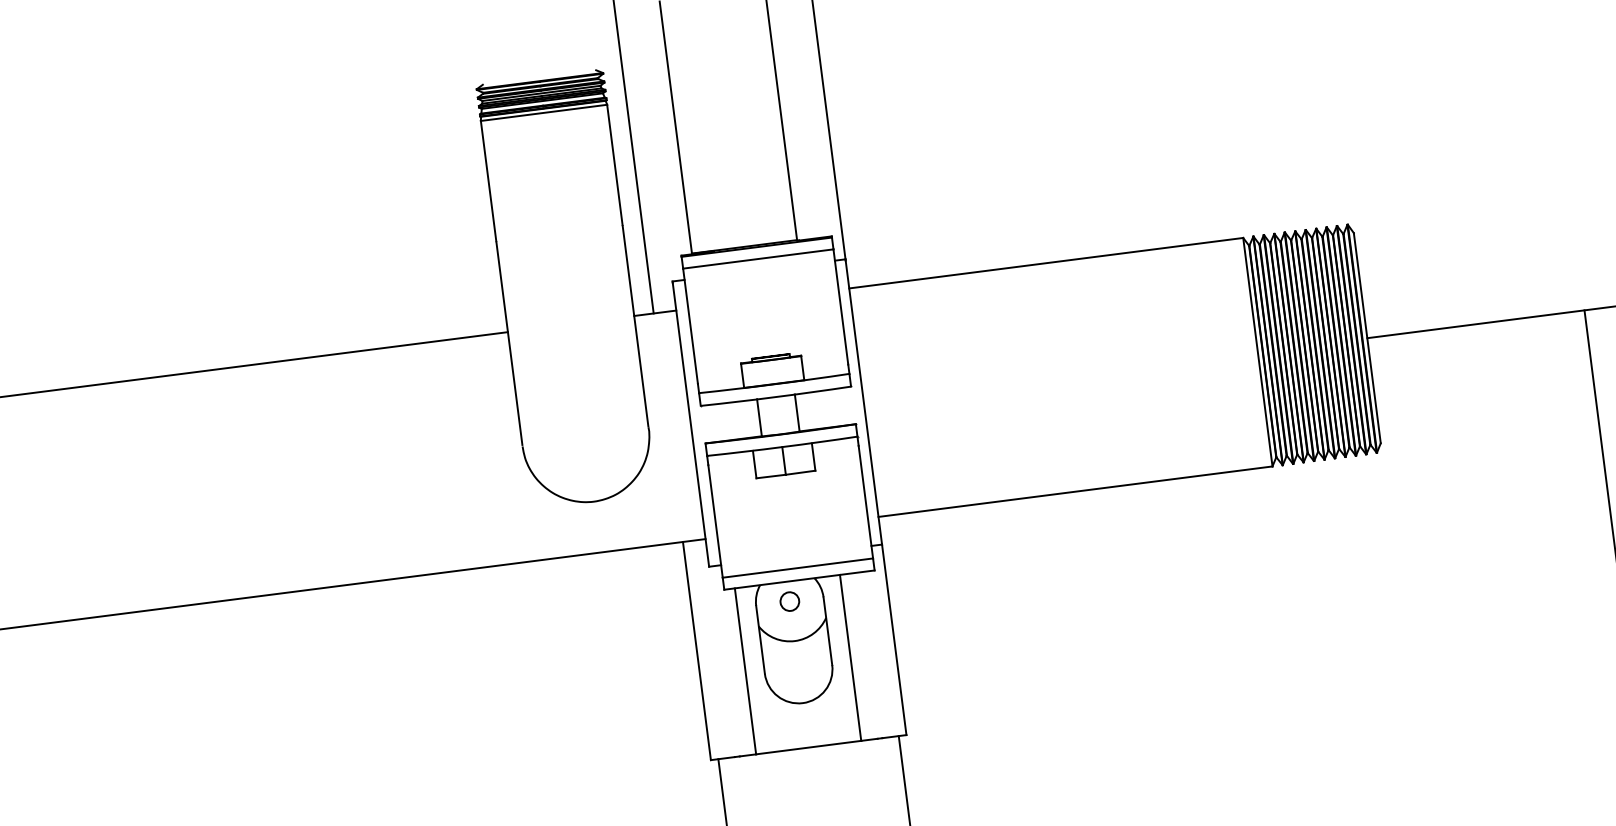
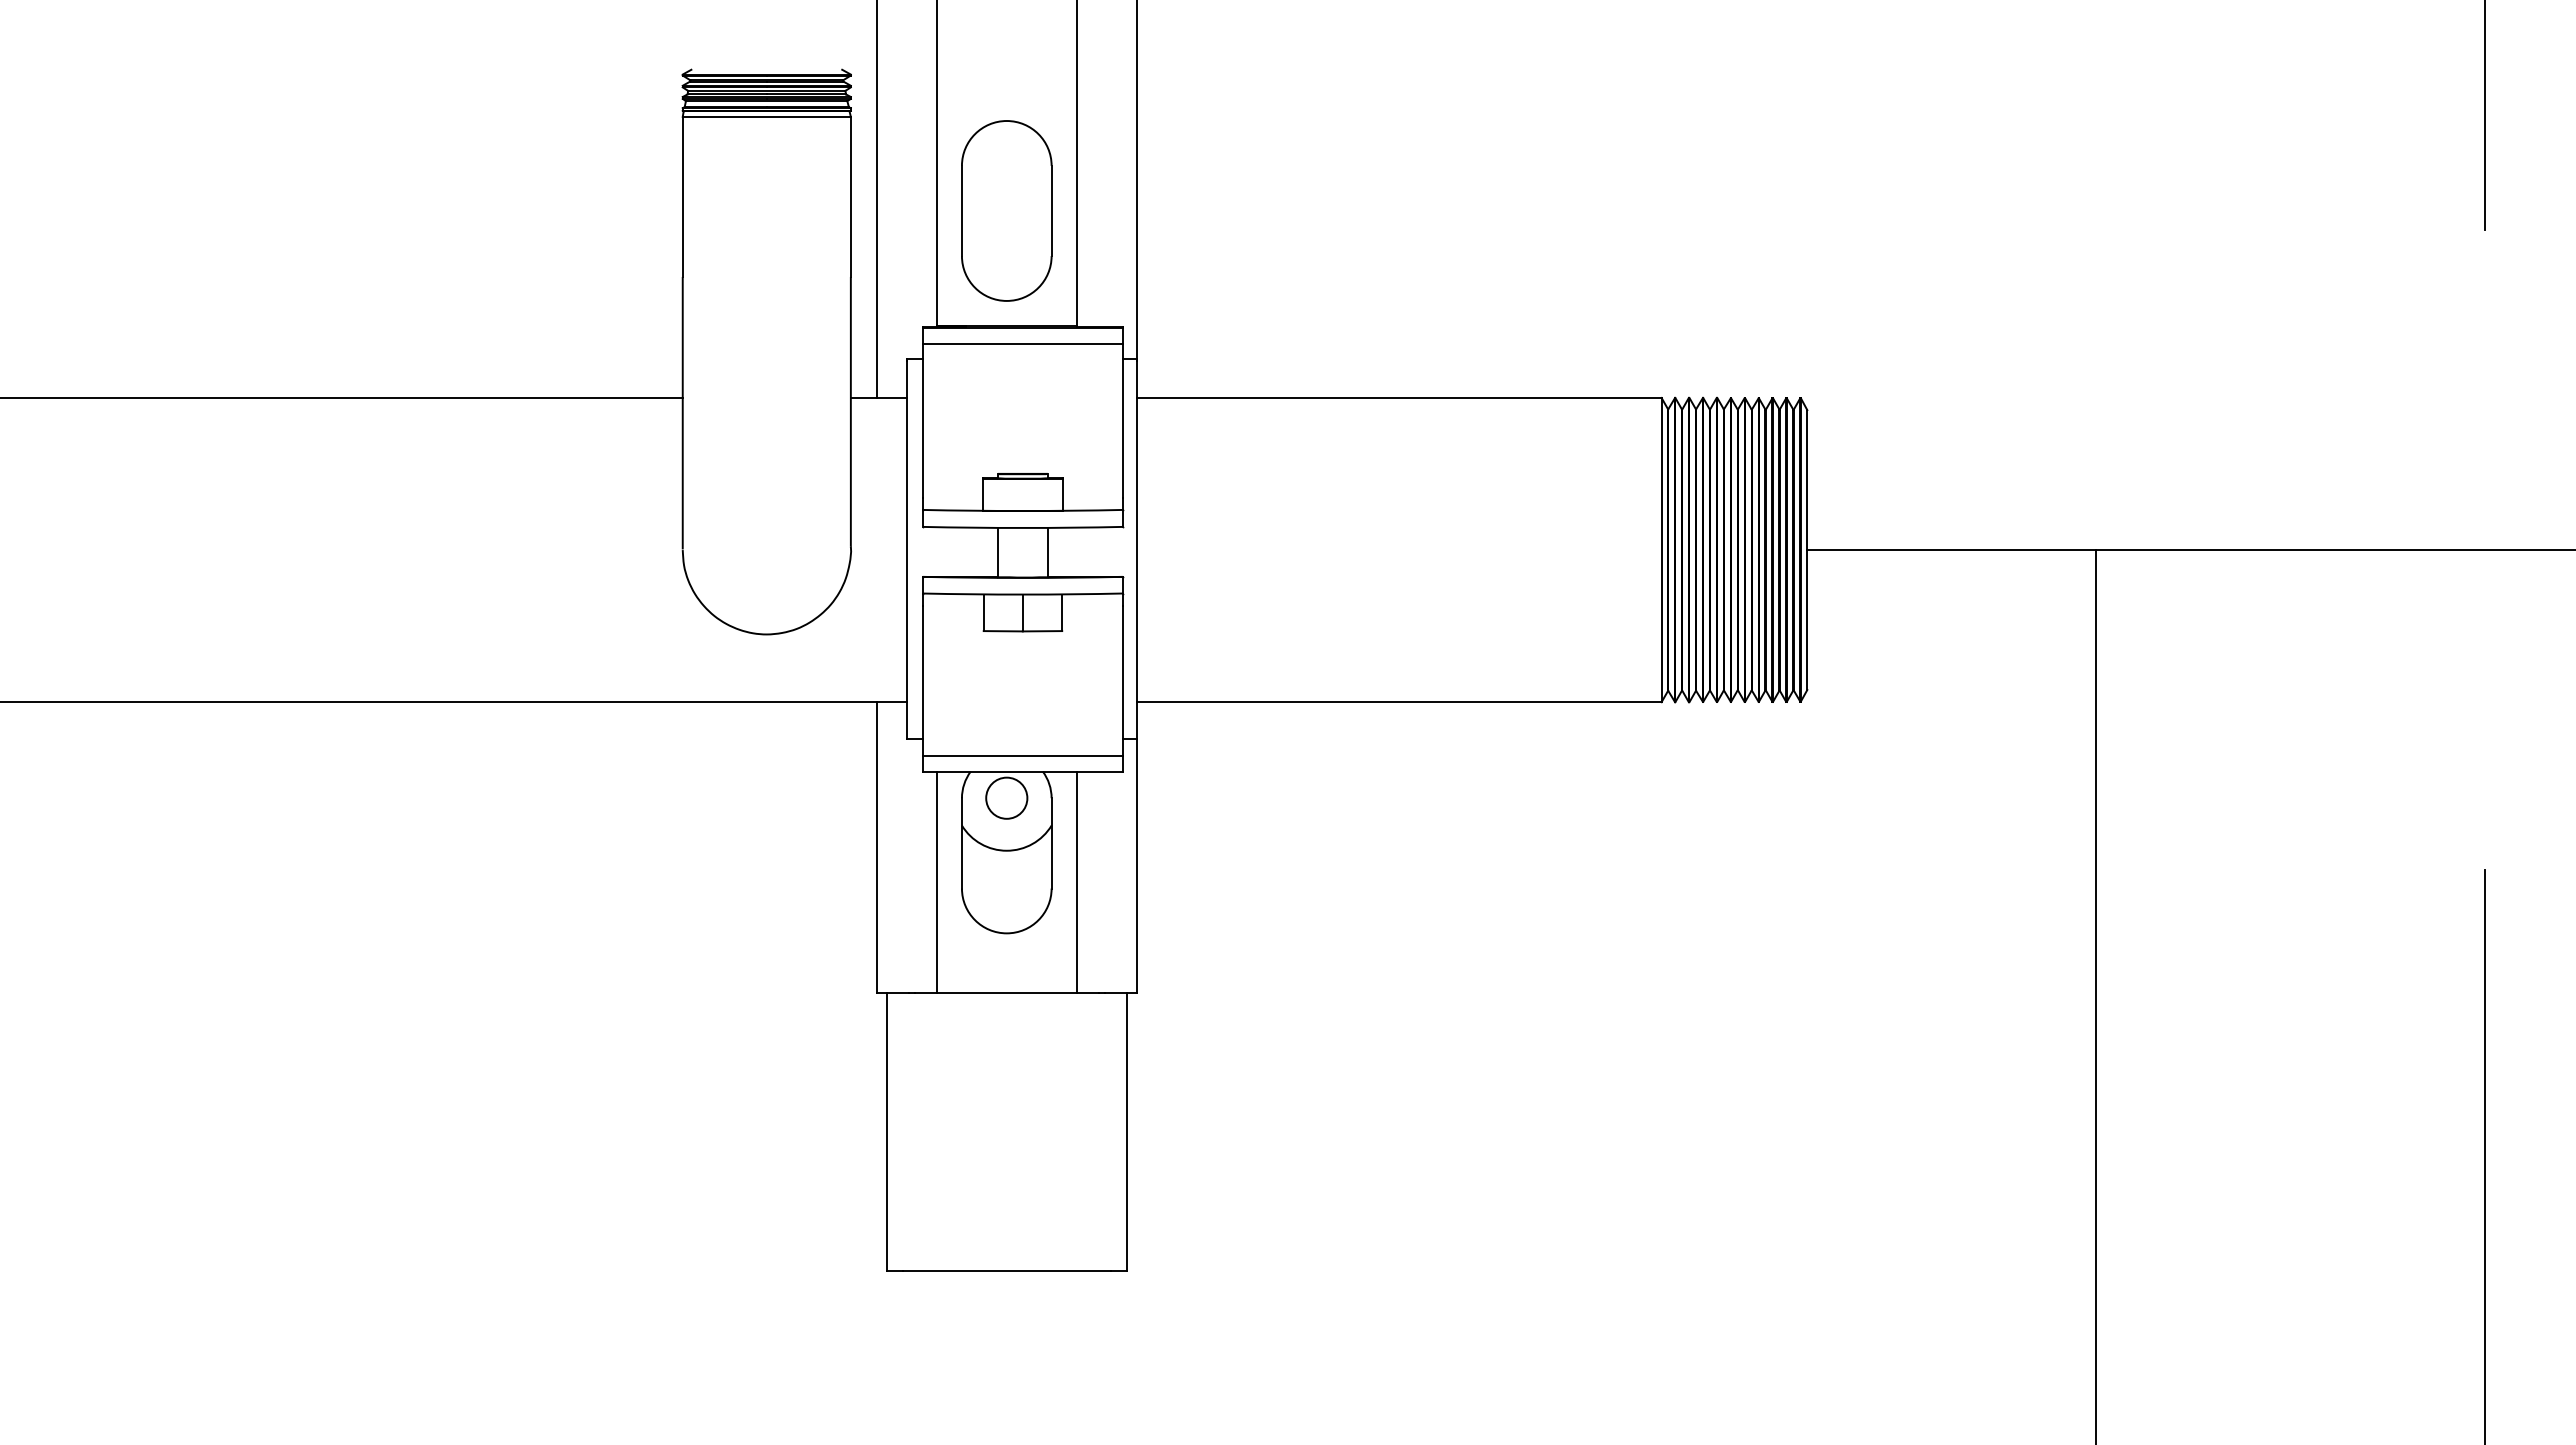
part: (733, 160) -> (1006, 210), added
circle: (789, 601) -> (1006, 797), size x1.67

